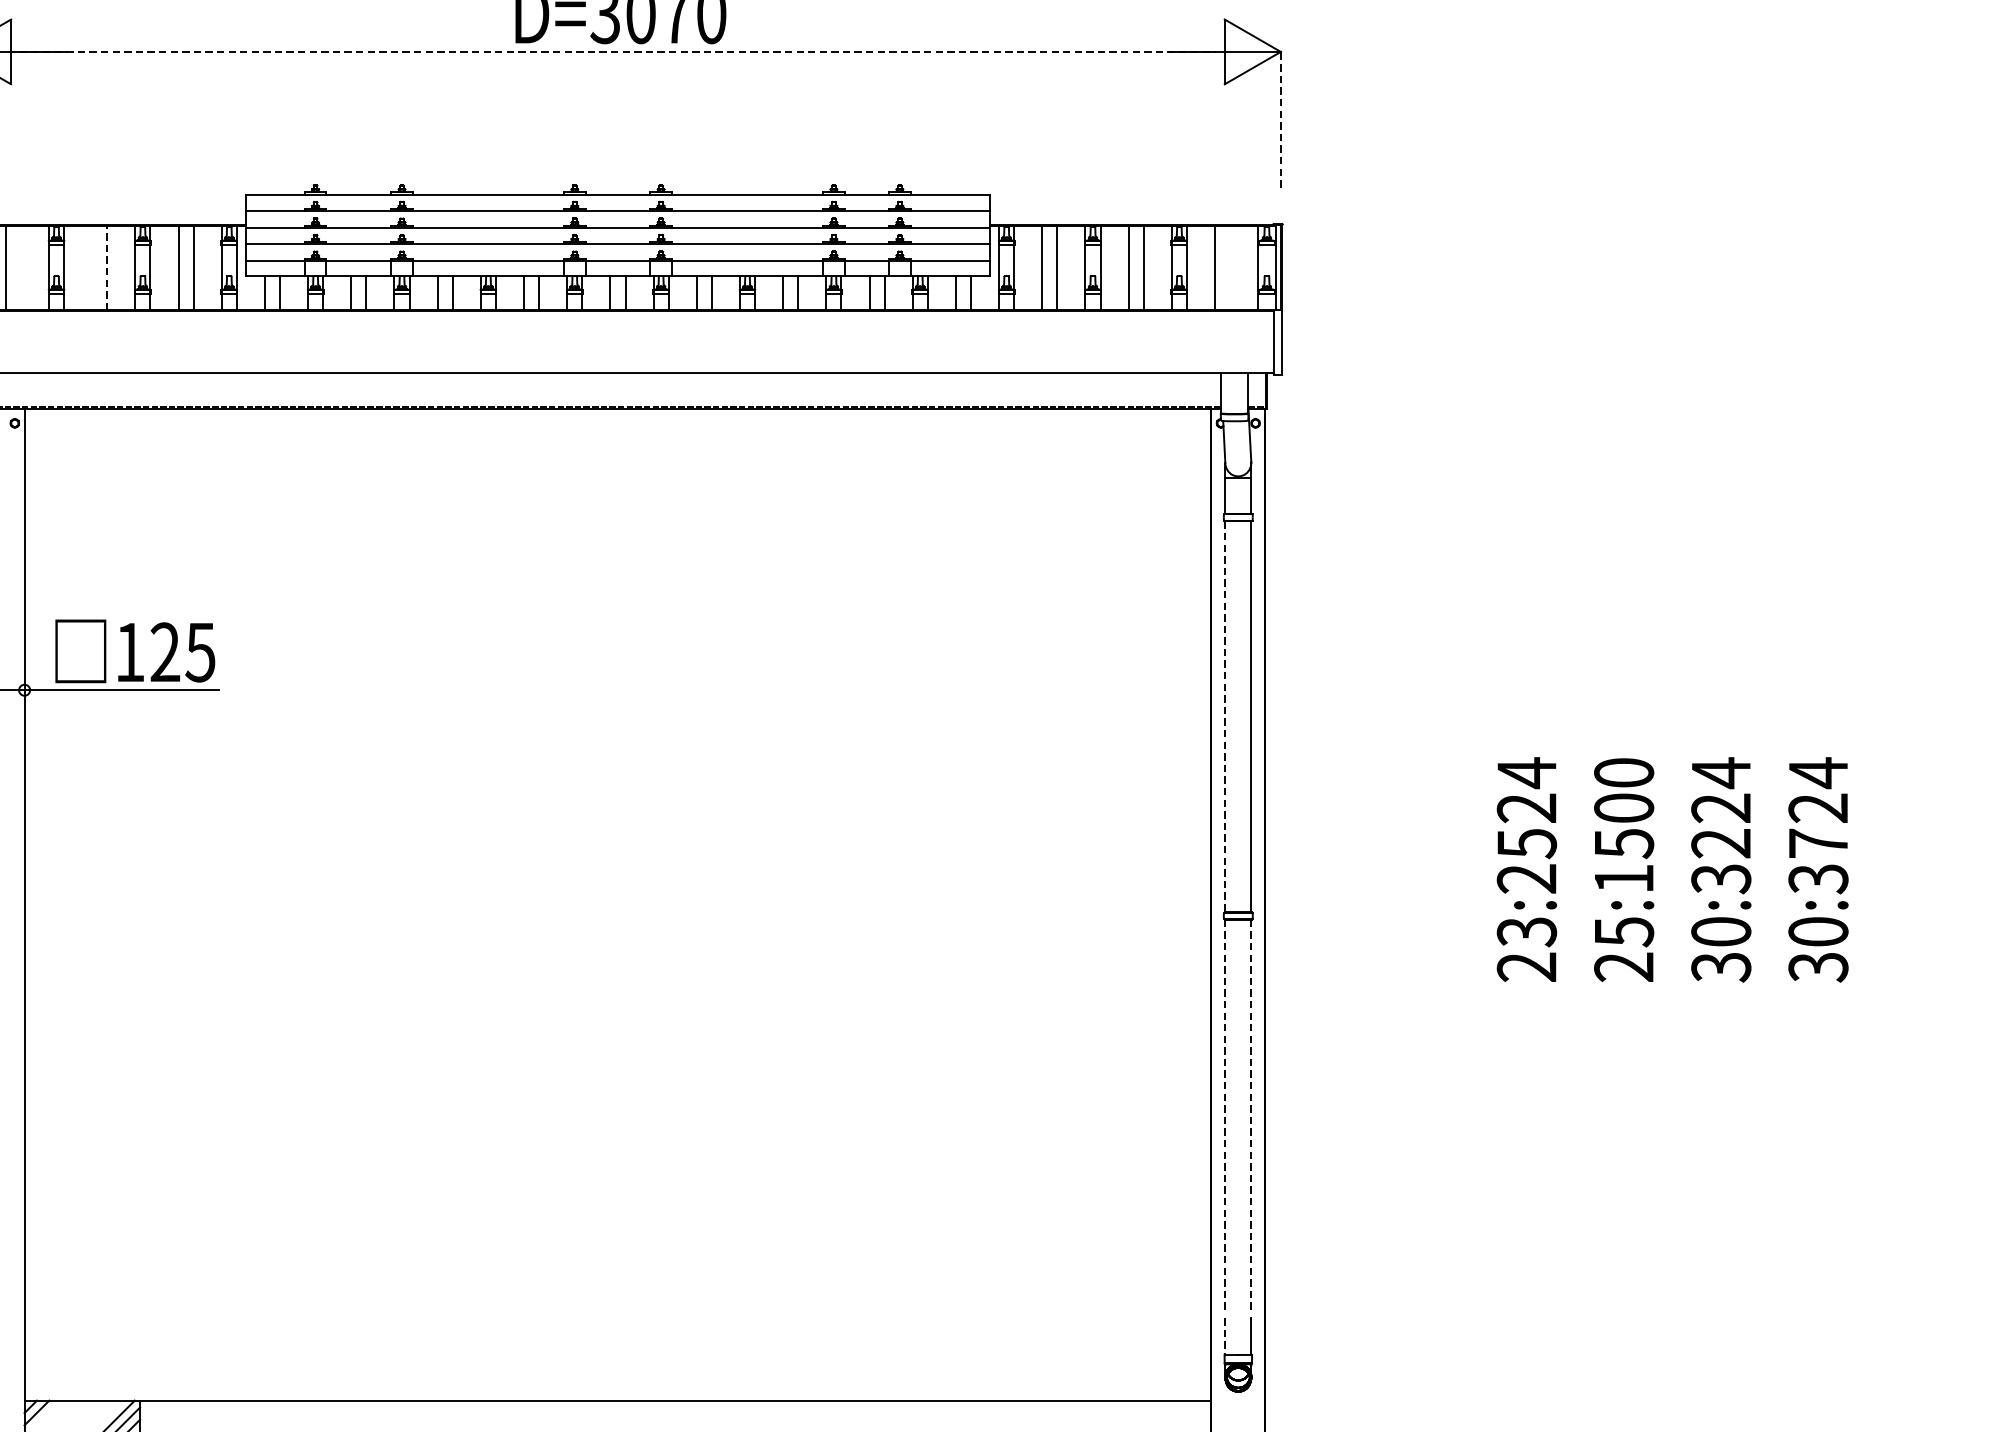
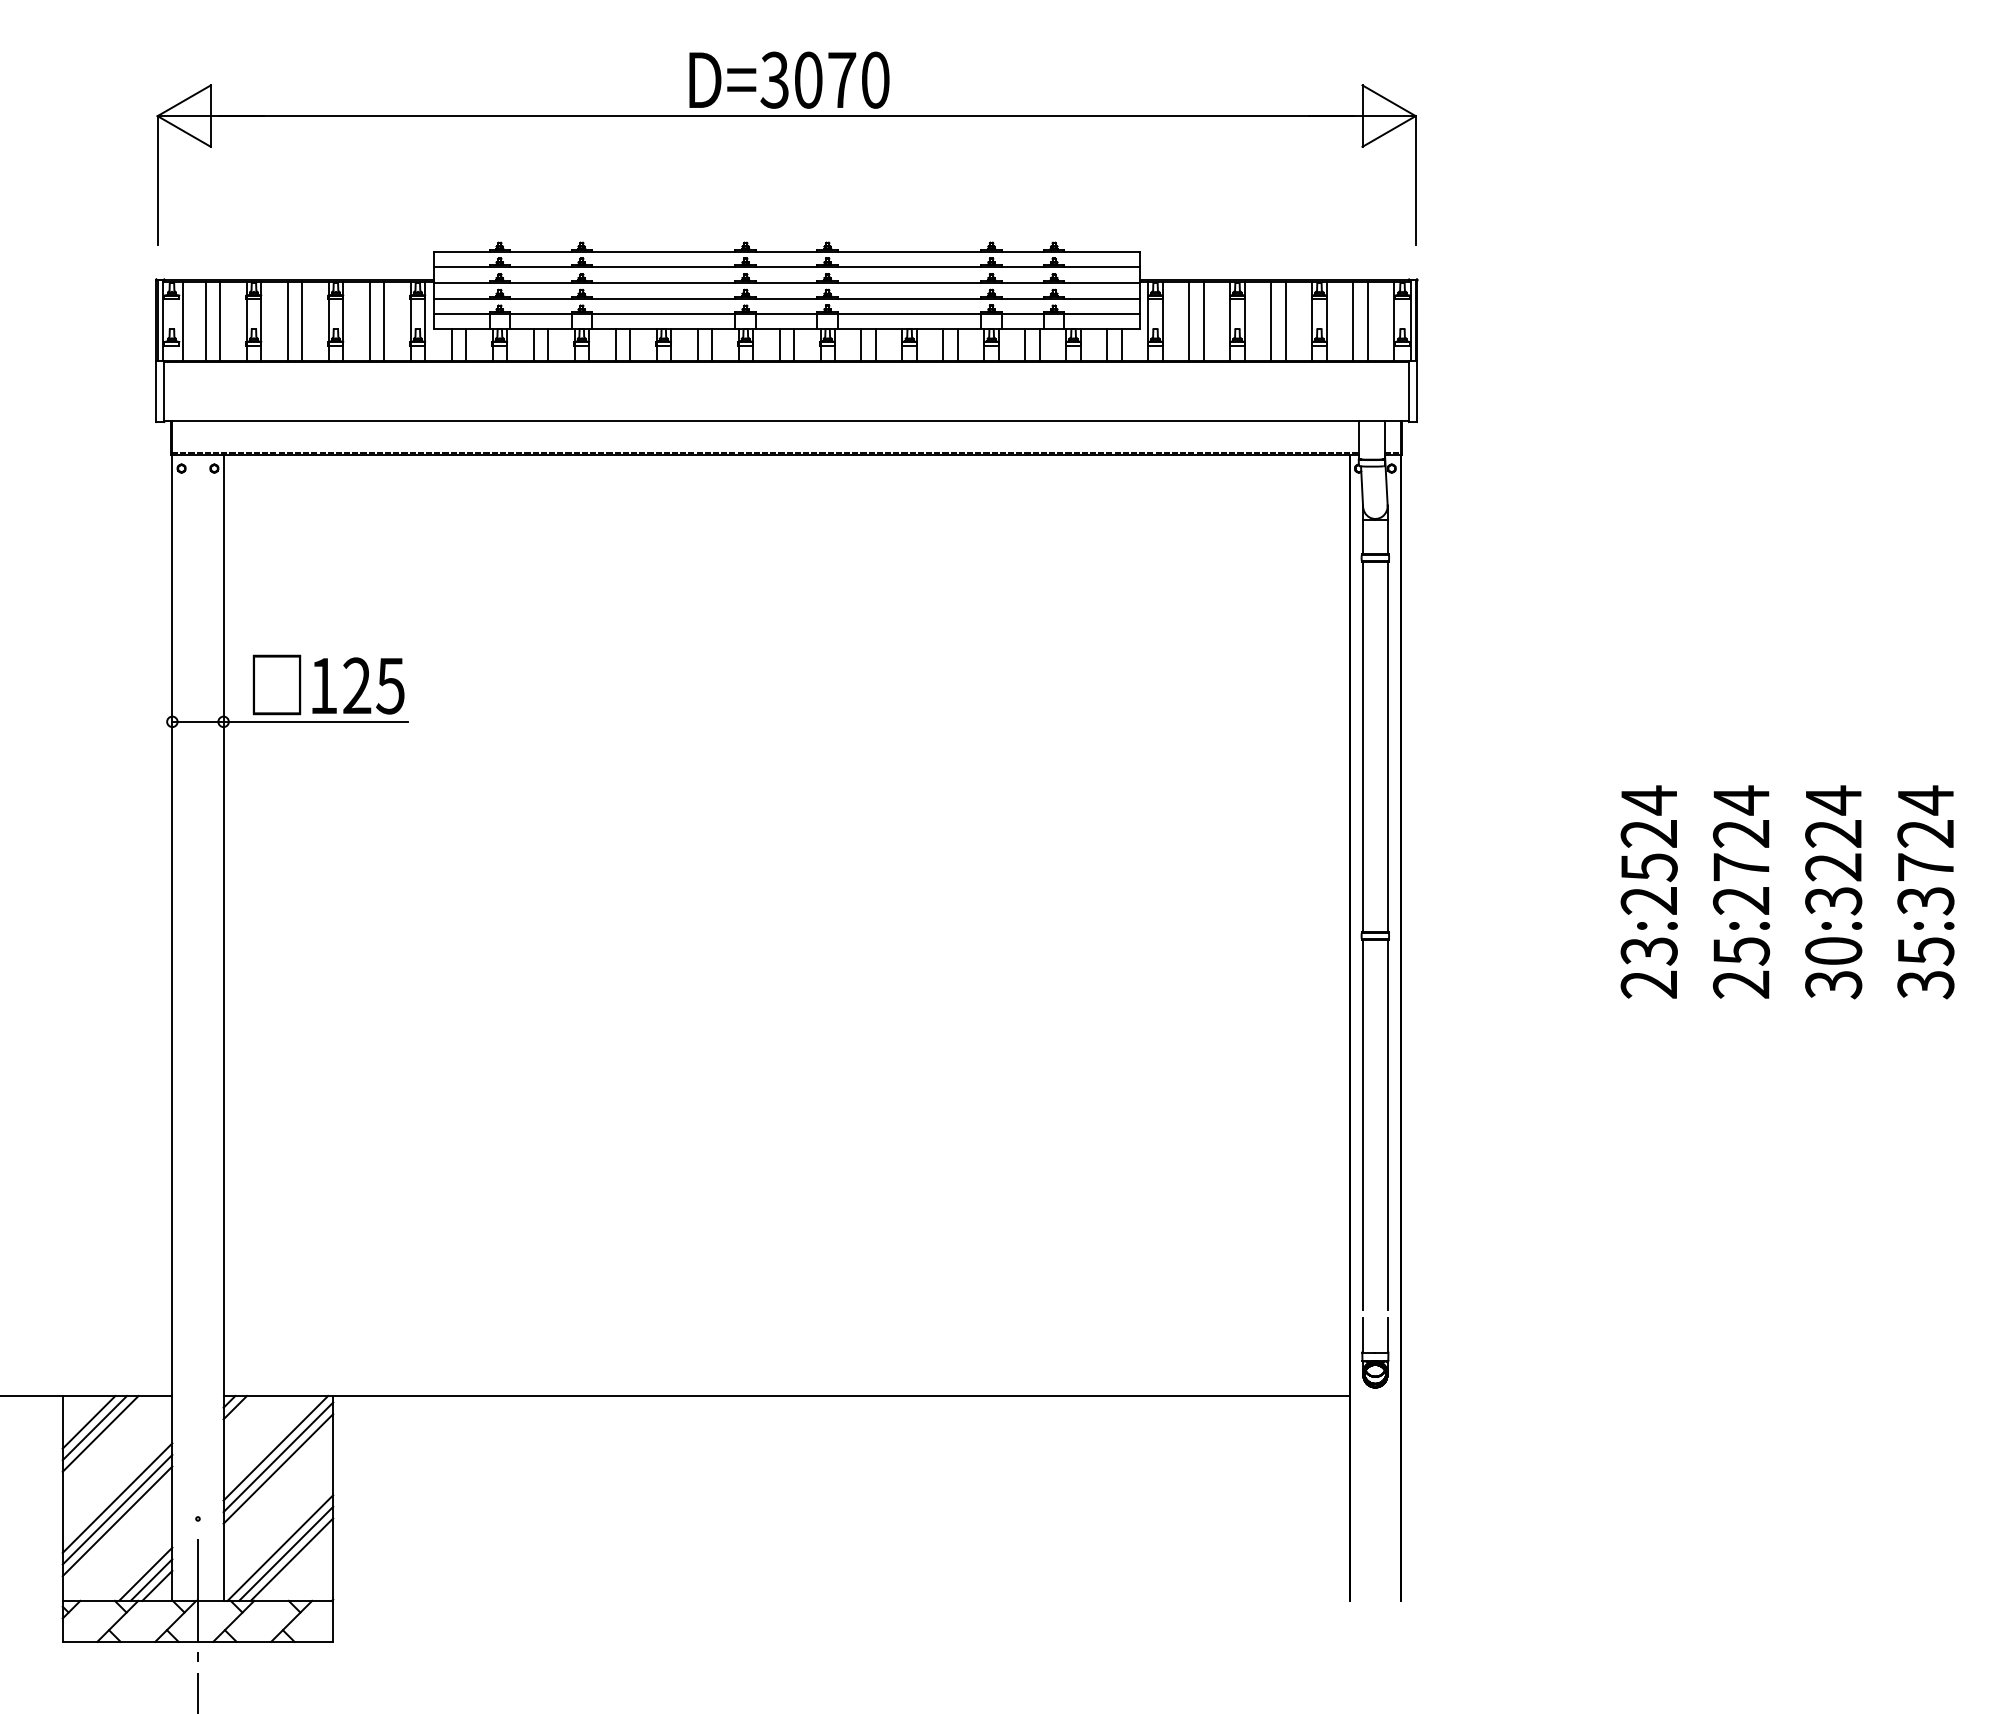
line: (617, 52) -> (786, 116), dashed -> solid
line: (1280, 119) -> (1415, 180), dashed -> solid
line: (21, 268) -> (220, 321), added
line: (91, 268) -> (287, 321), added
line: (107, 268) -> (302, 321), dashed -> solid
line: (1230, 268) -> (1367, 321), added
line: (1225, 717) -> (1363, 747), dashed -> solid
text: (1624, 824) -> (1741, 849), 25:1500 -> 25:2724
text: (1818, 932) -> (1925, 951), 30:3724 -> 35:3724
line: (1225, 1115) -> (1363, 1125), dashed -> solid
line: (1251, 1115) -> (1387, 1125), dashed -> solid
line: (1225, 1336) -> (1363, 1335), dashed -> solid

